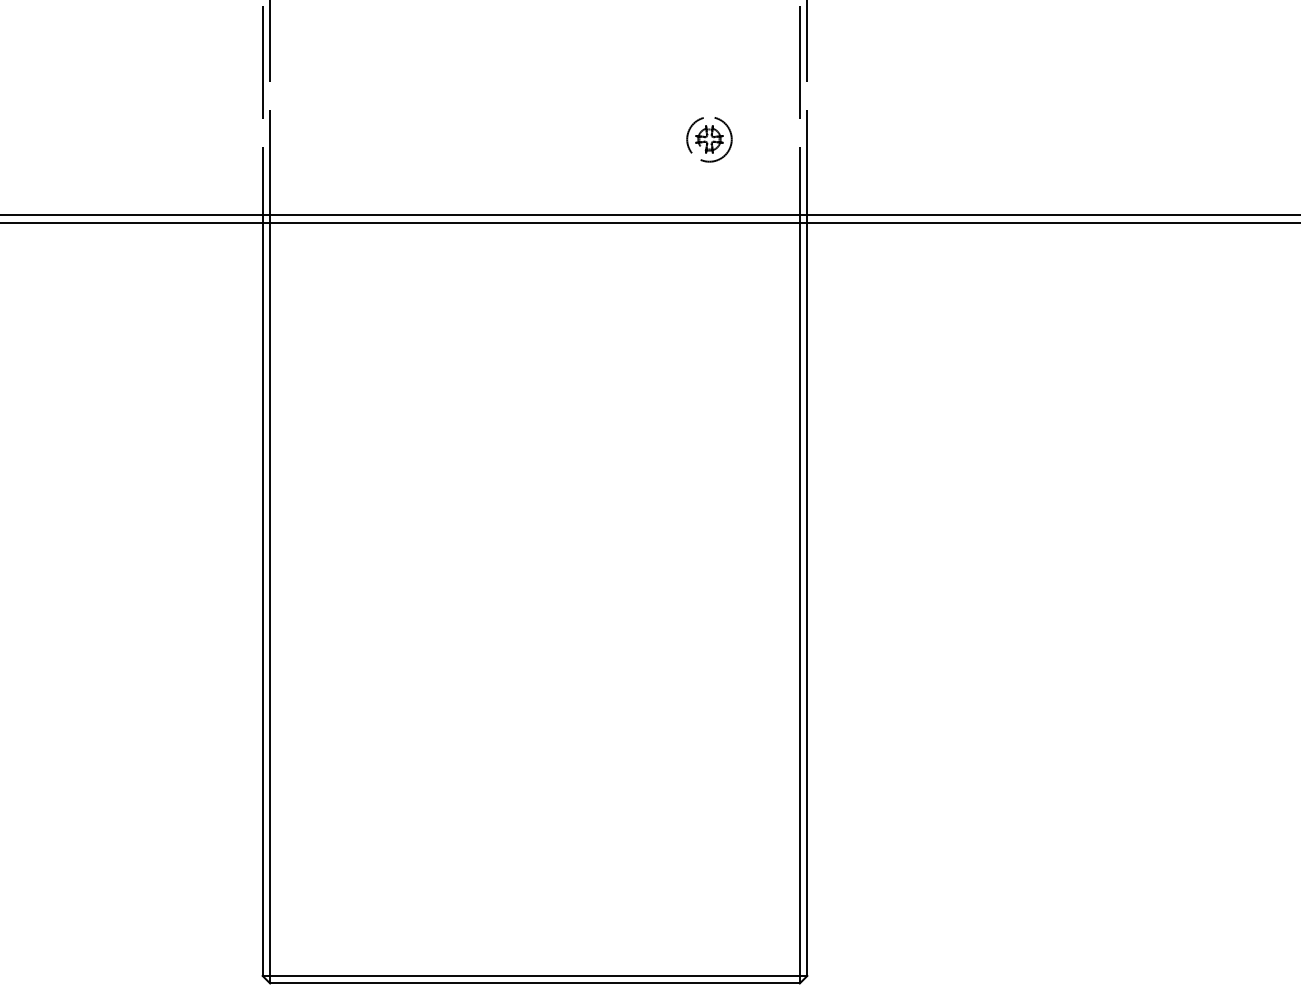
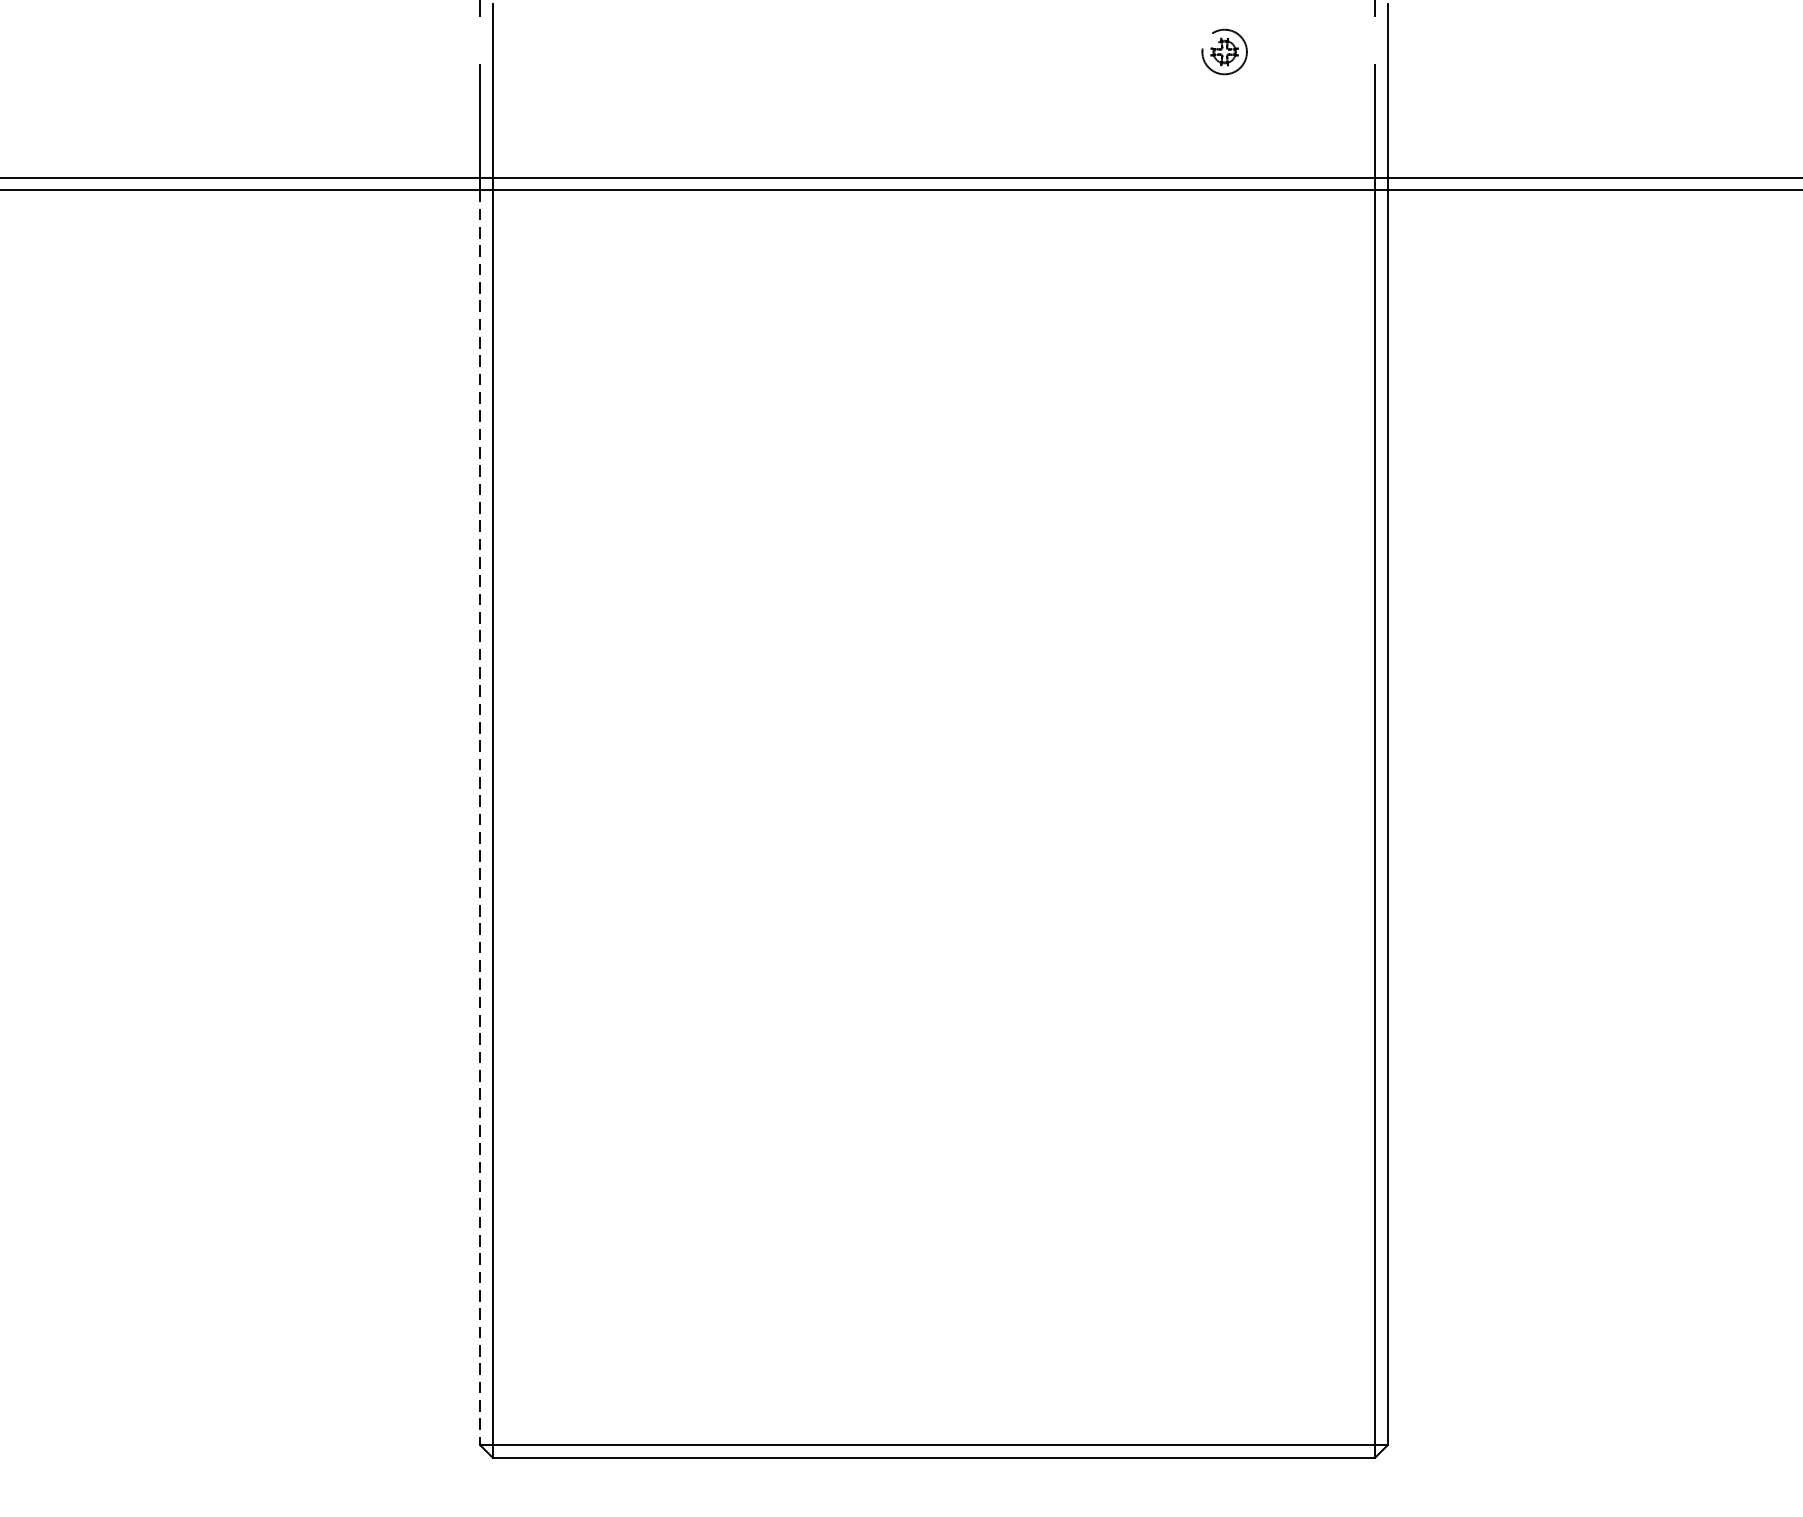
part: (709, 139) -> (1224, 51), size x0.6
line: (262, 599) -> (480, 818), solid -> dashed

